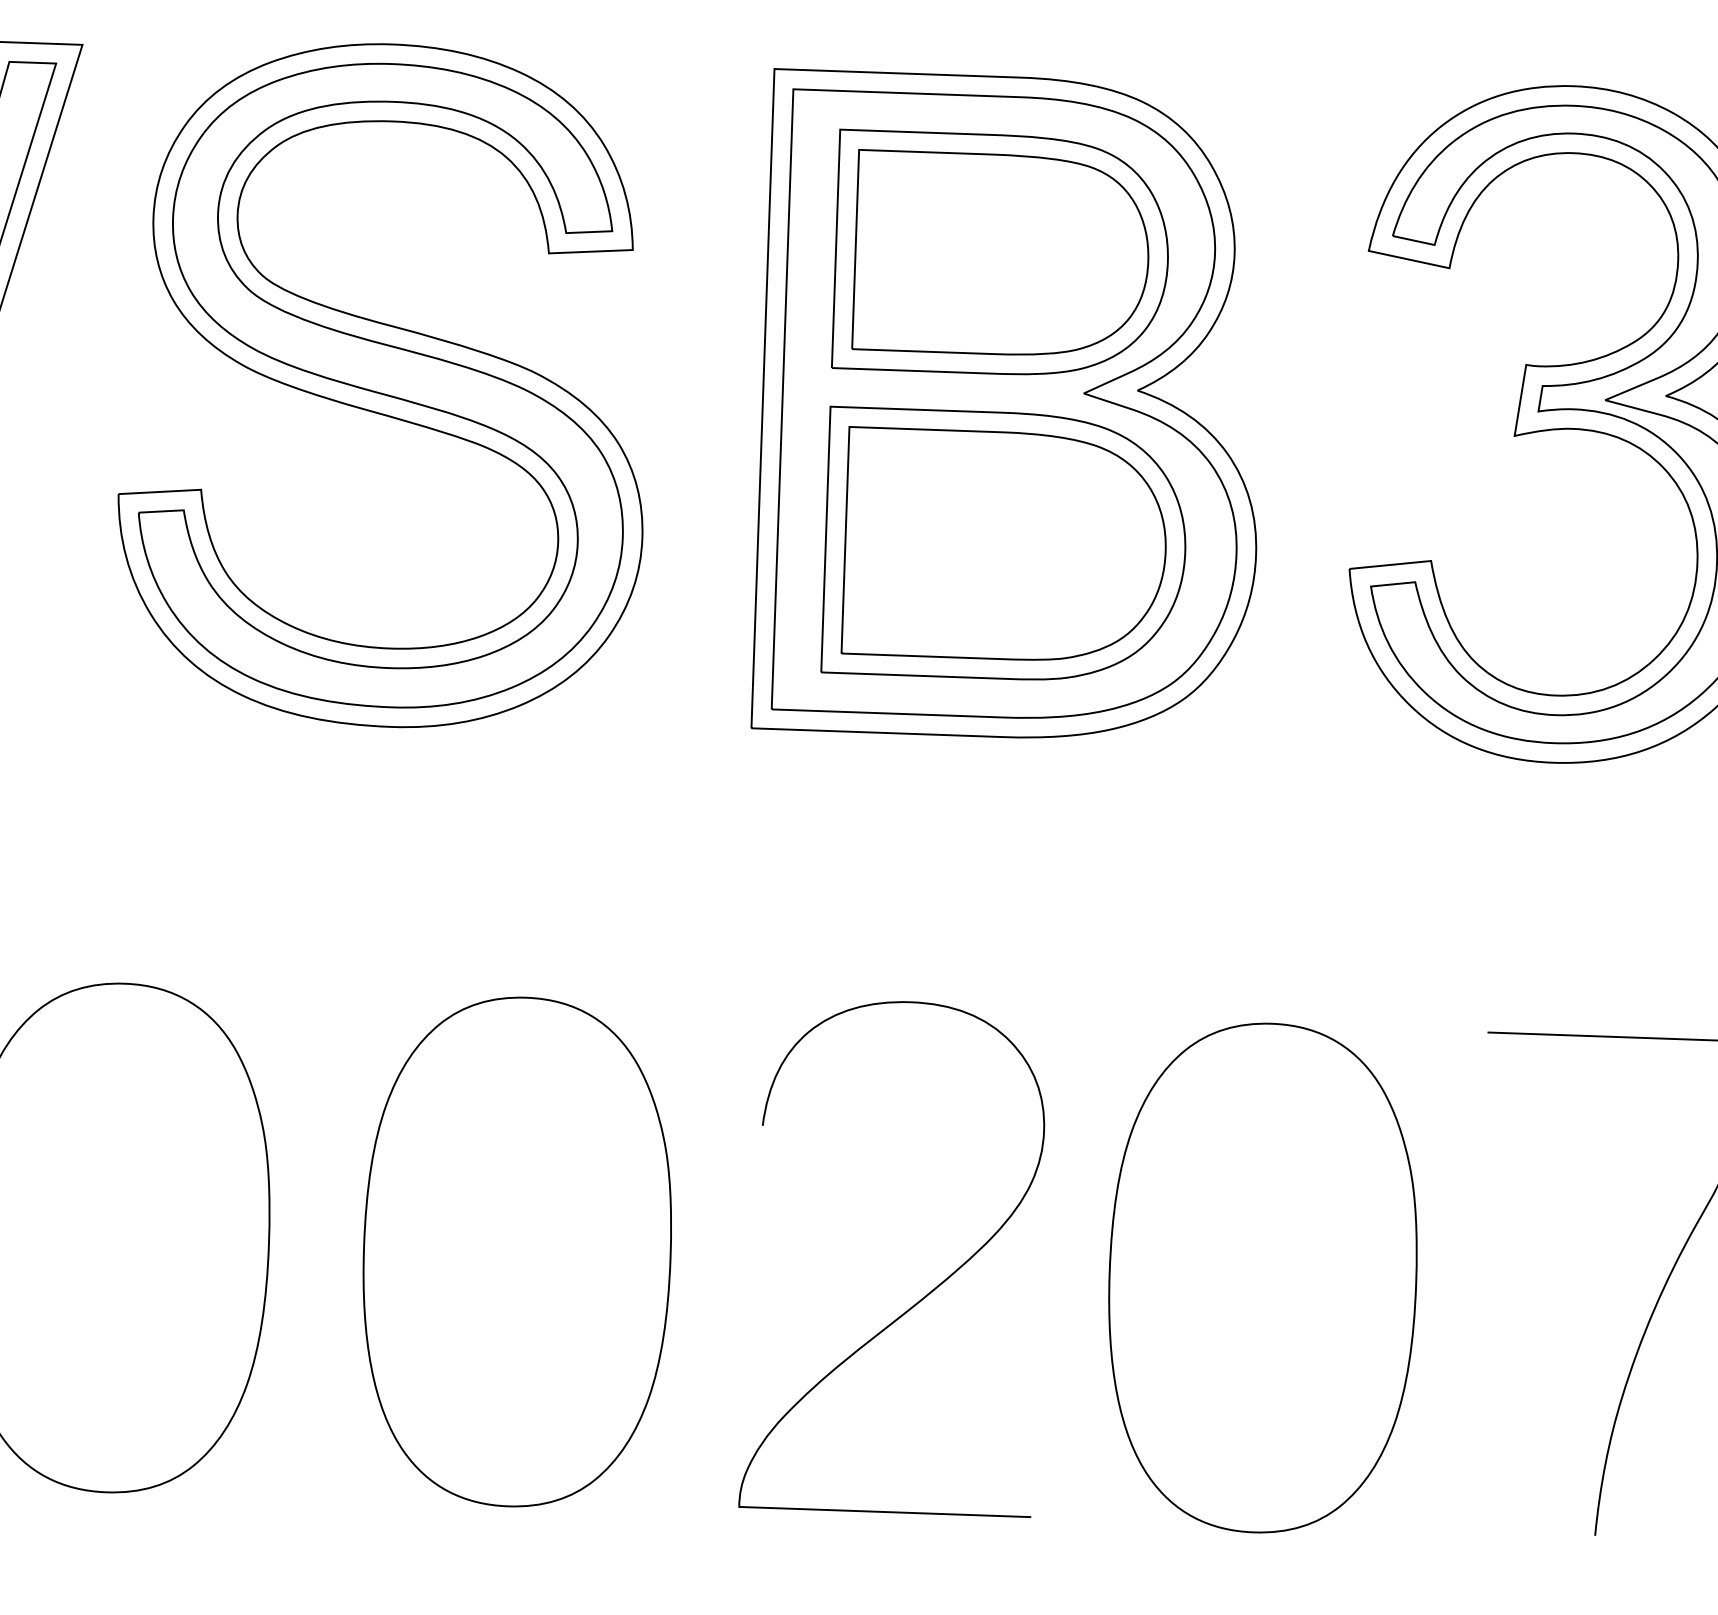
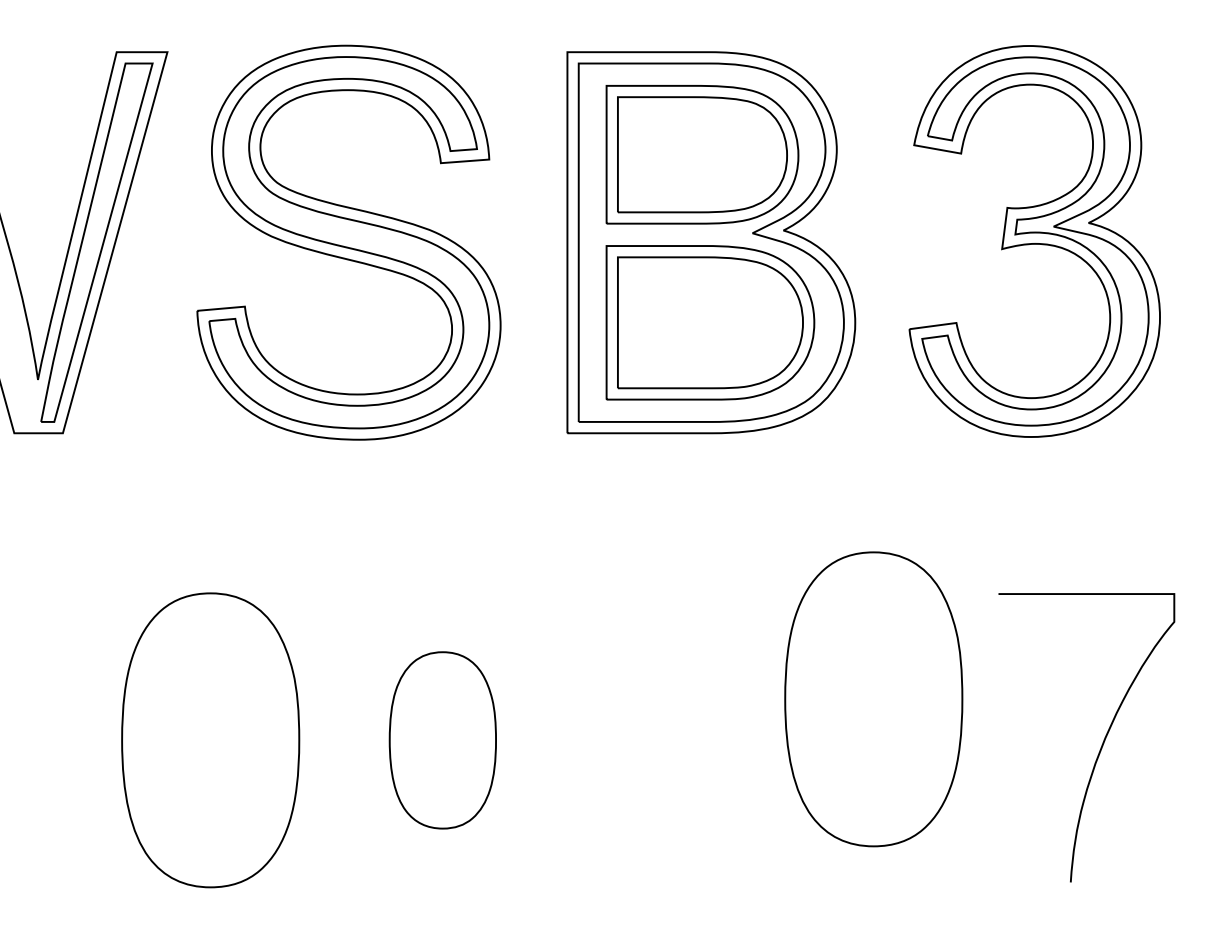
part: (516, 1252) -> (442, 740), size x0.6
part: (1262, 1278) -> (873, 699), moved
curve: (927, 1292) -> (680, 755), removed

